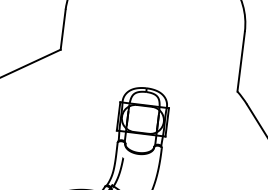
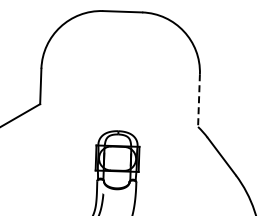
line: (240, 62) -> (198, 101), solid -> dashed

